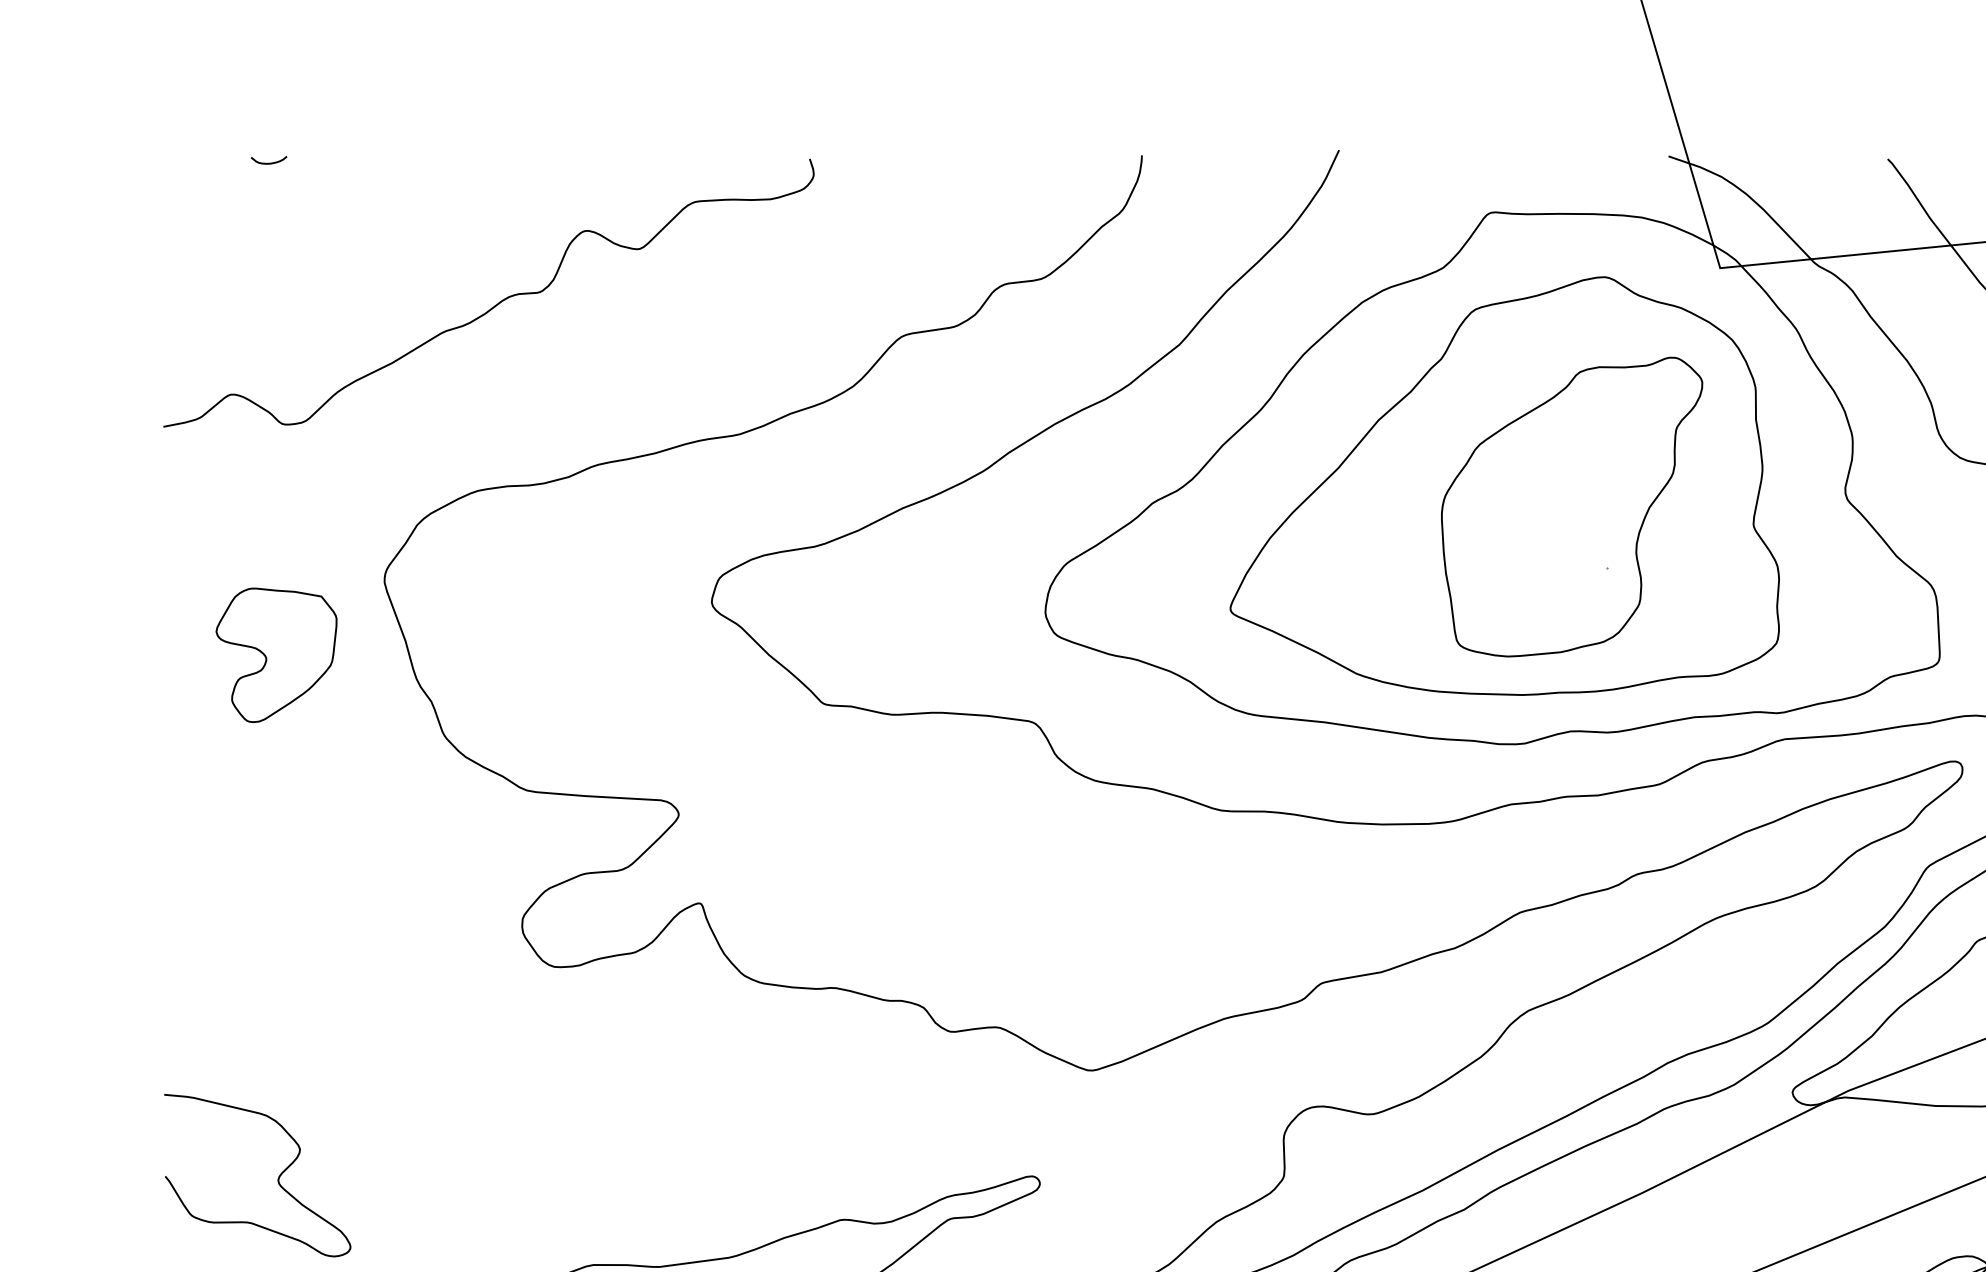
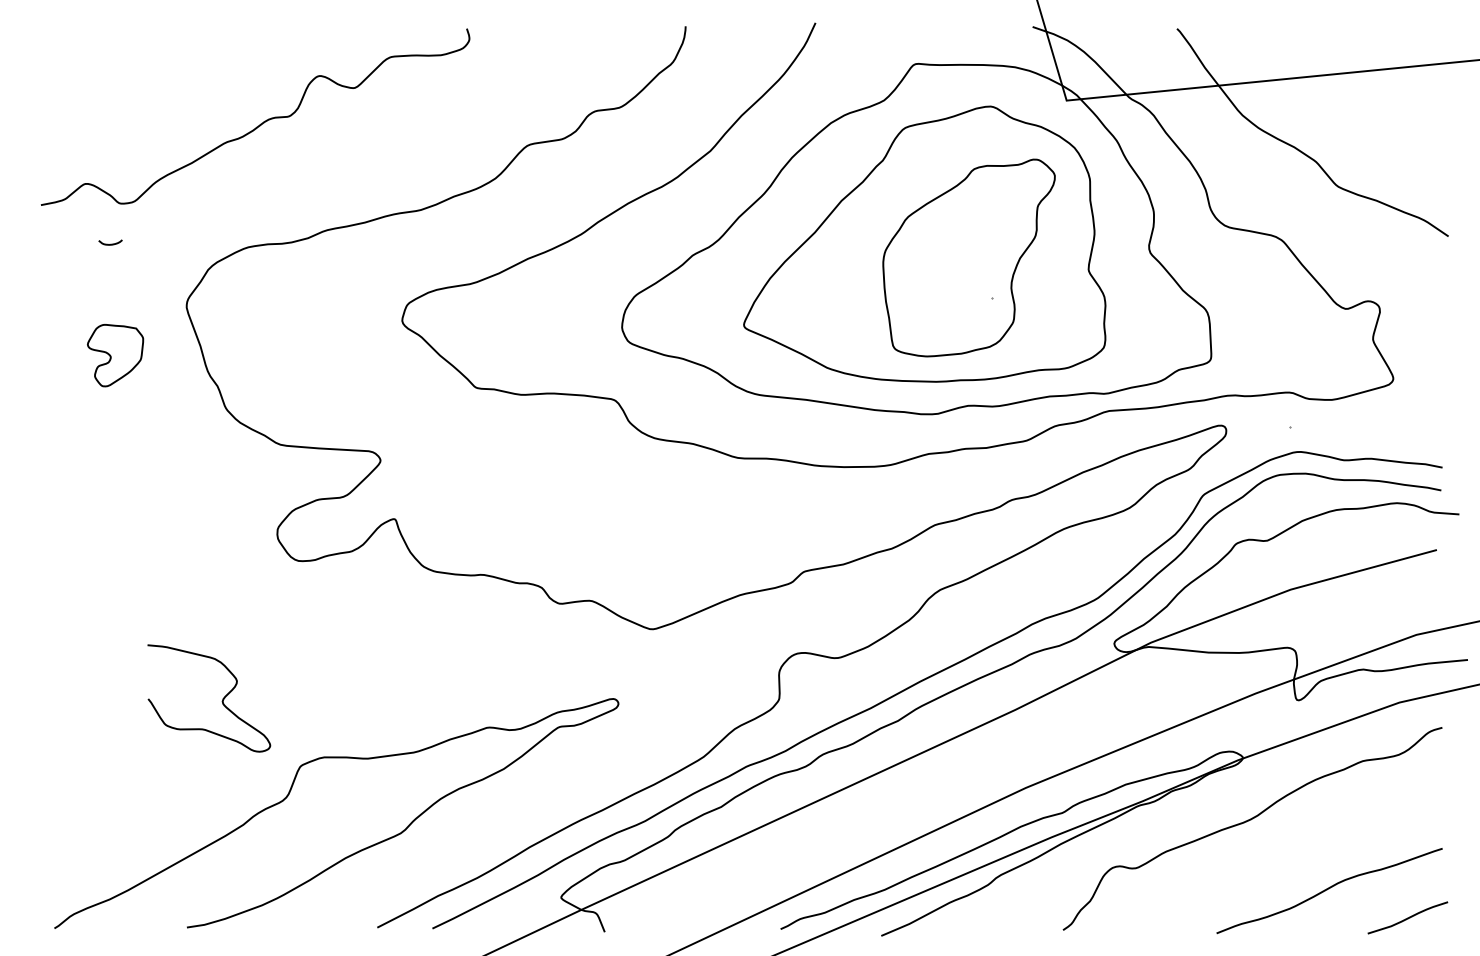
curve: (268, 161) -> (110, 243), moved
part: (276, 655) -> (115, 355), size x0.7
curve: (276, 1180) -> (221, 701), moved

